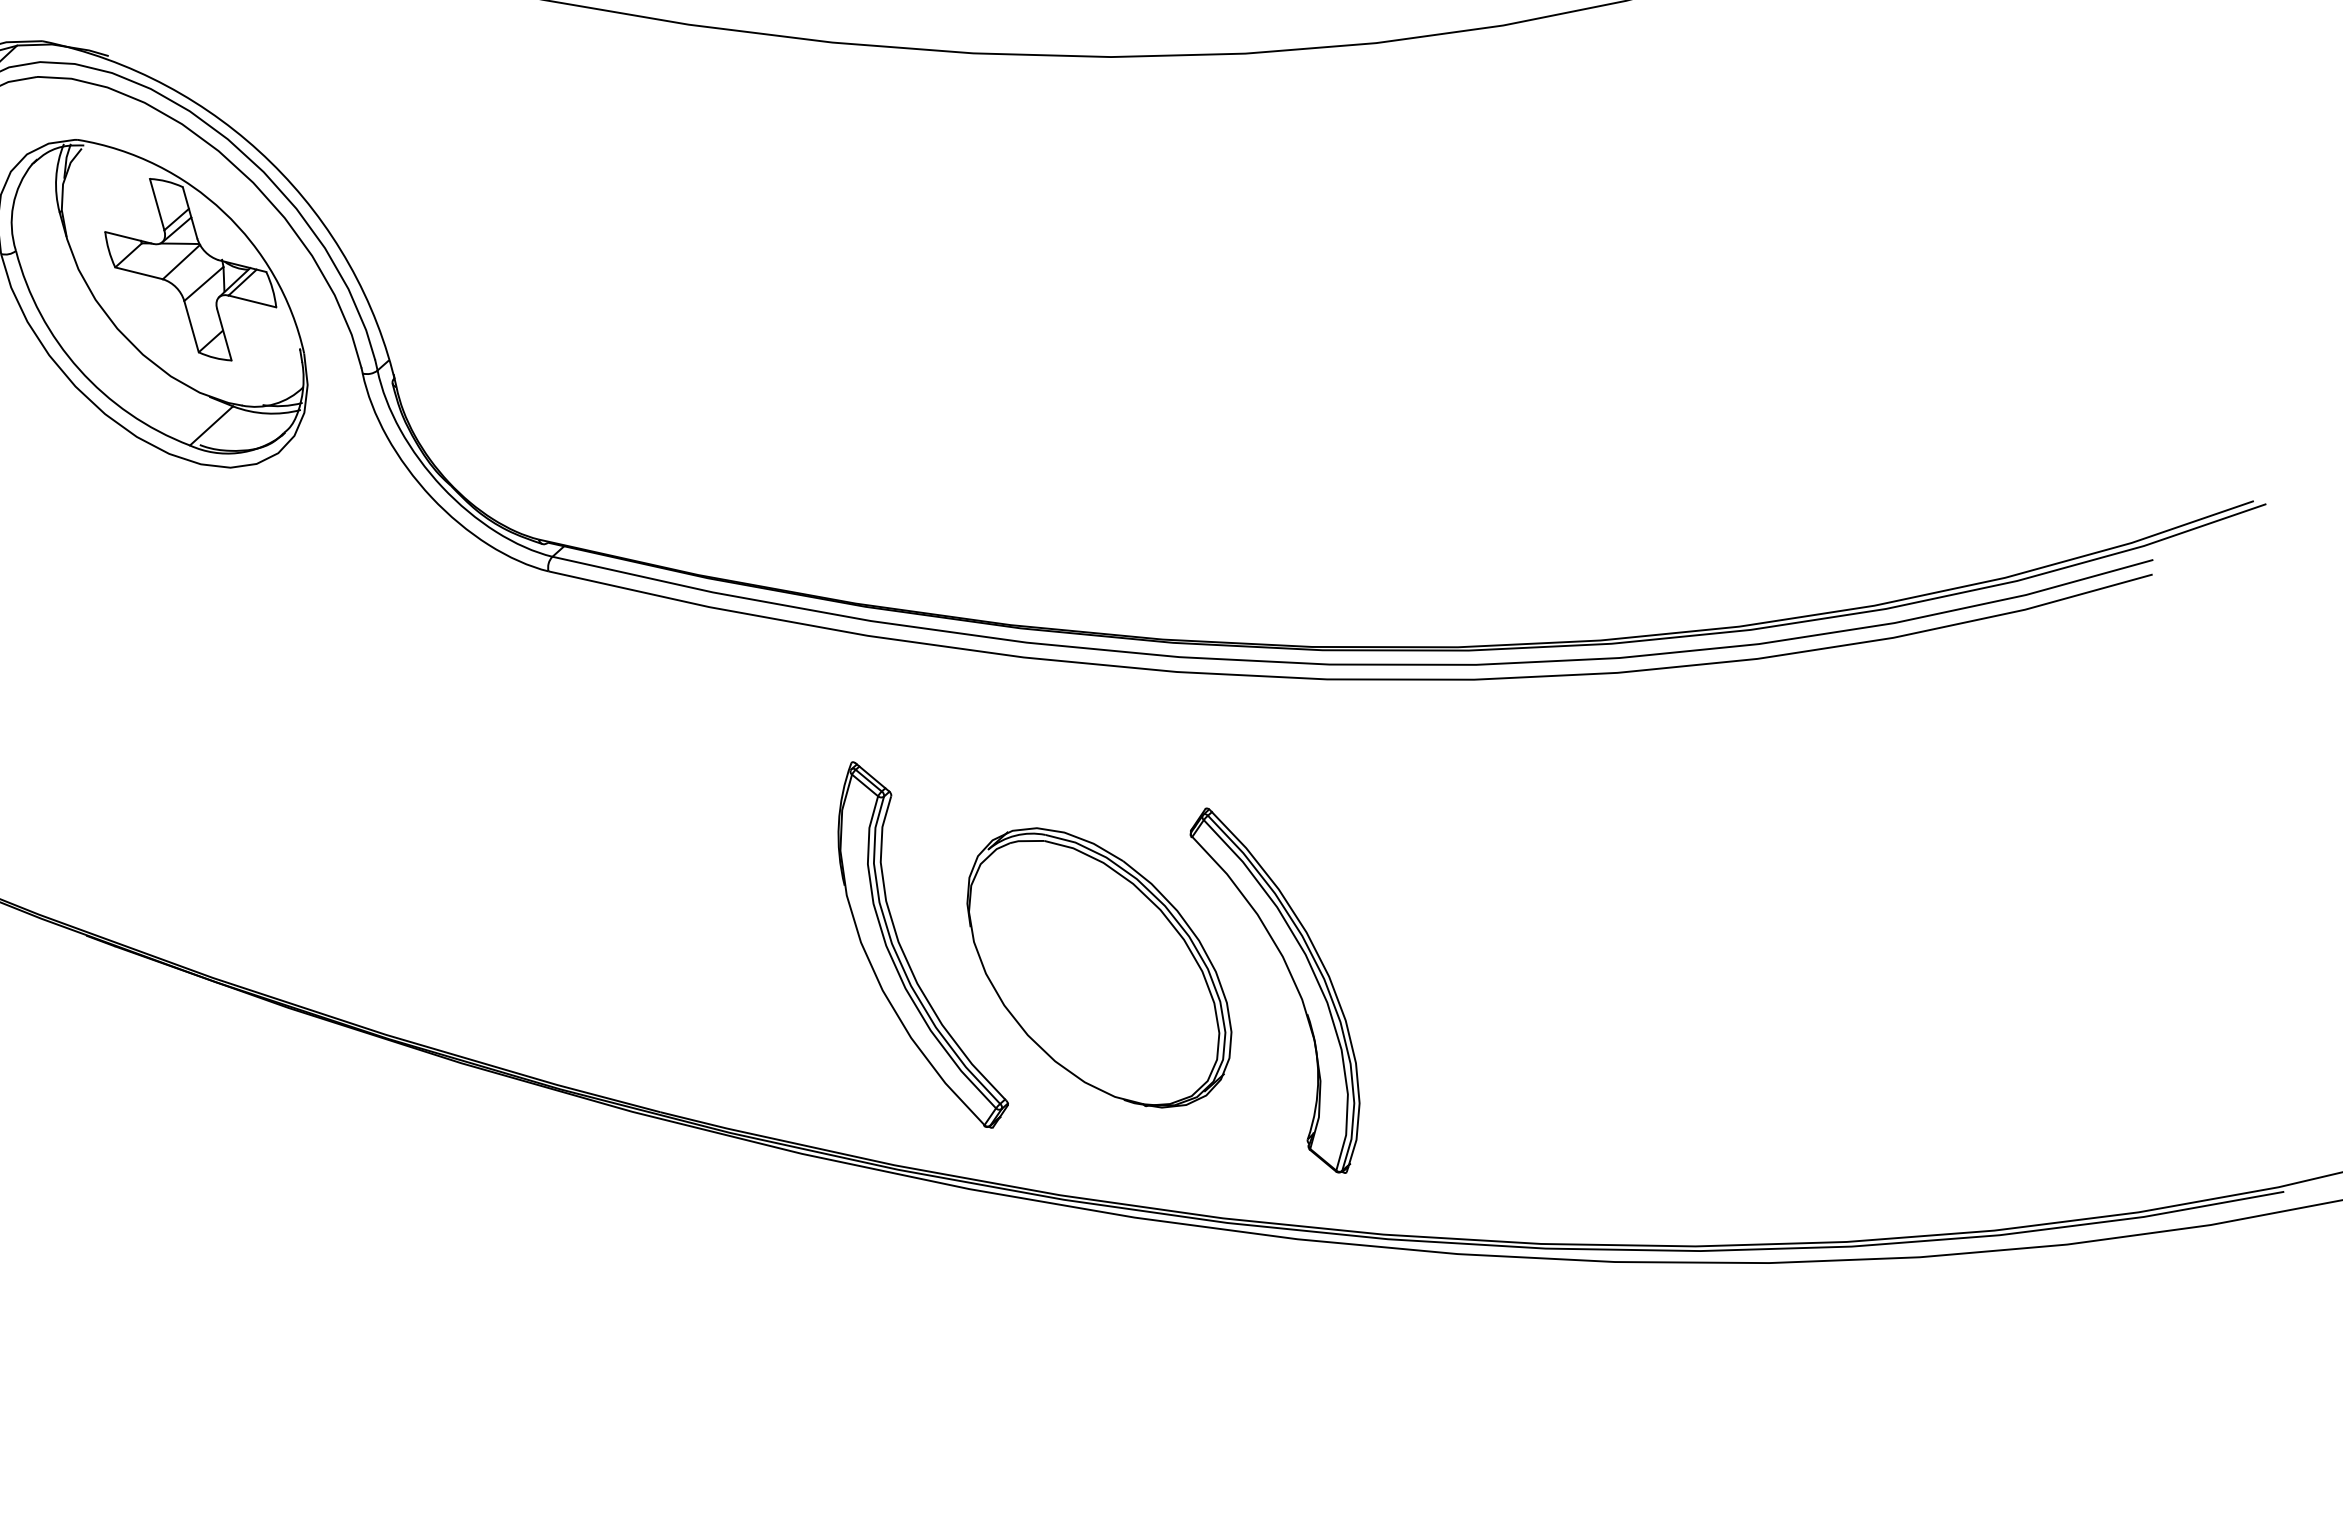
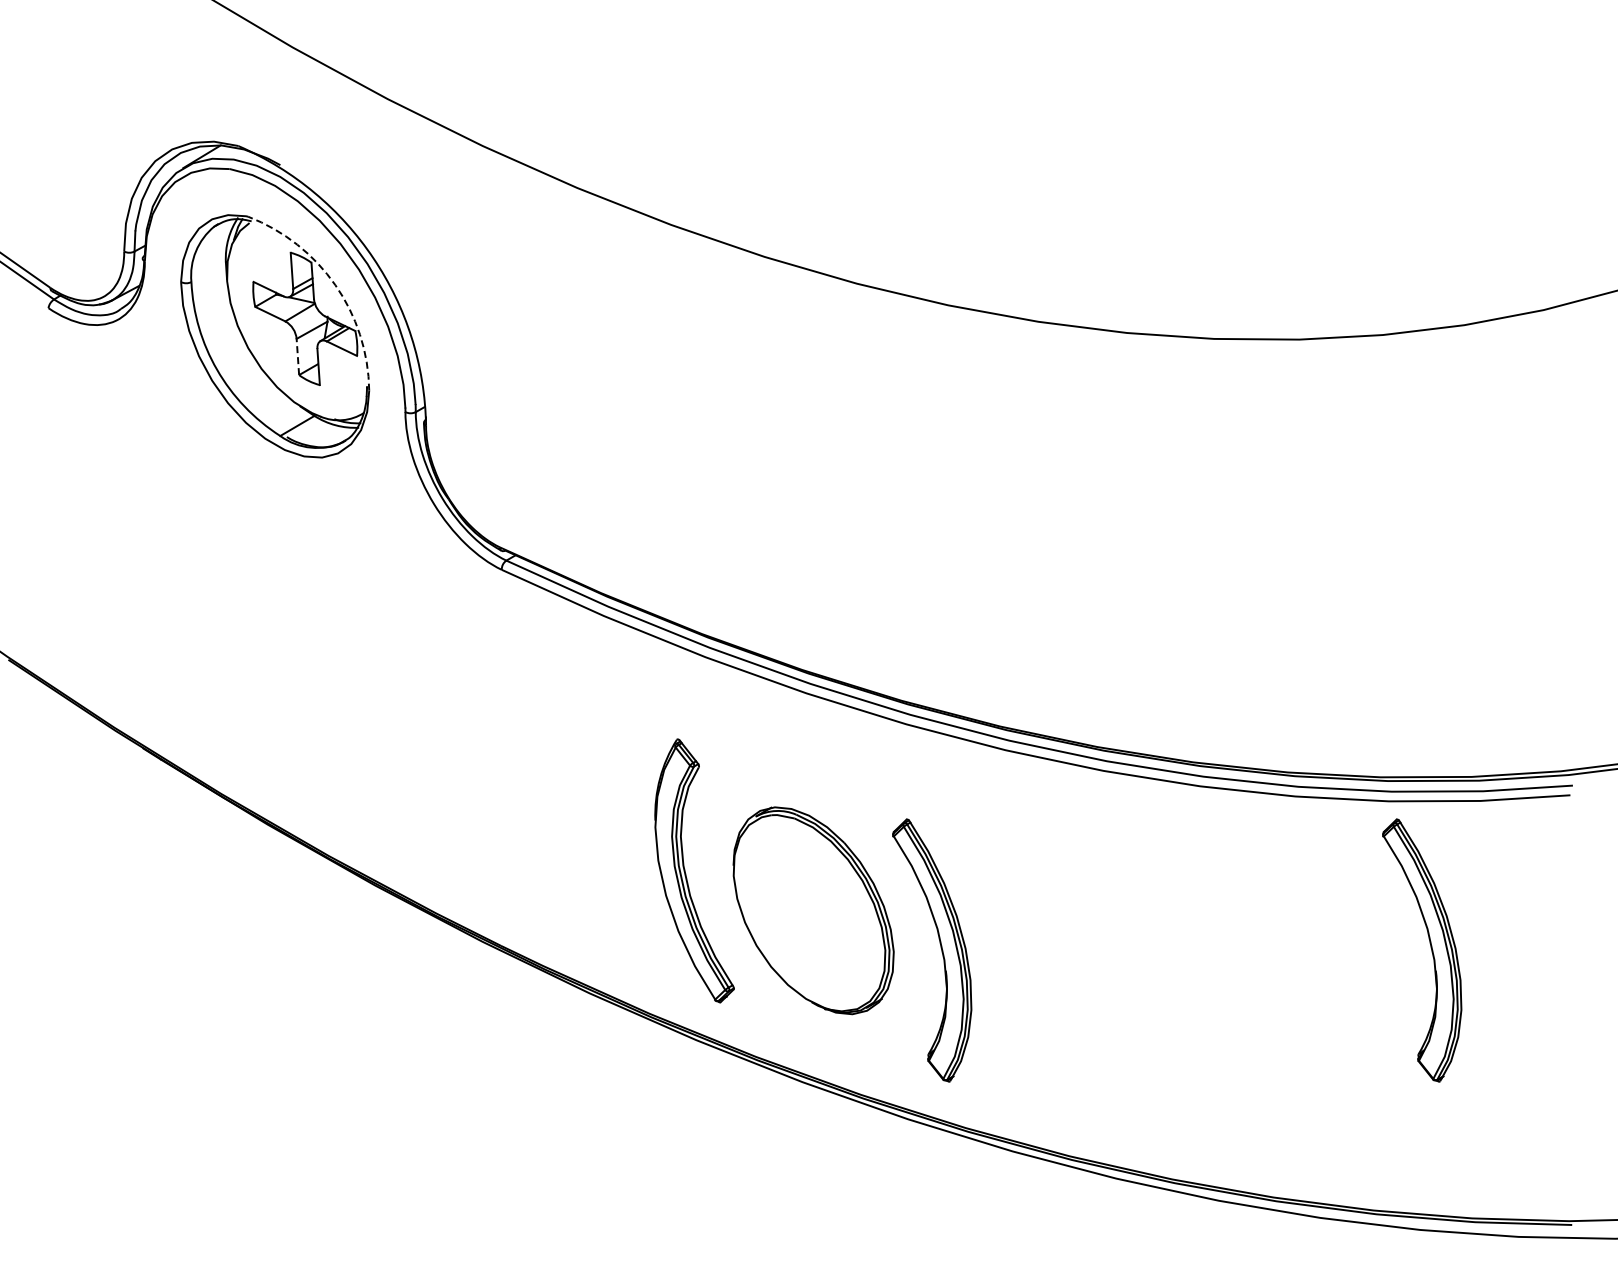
arc: (224, 212) -> (335, 285), solid -> dashed
line: (190, 326) -> (297, 356), solid -> dashed
part: (1997, 836) -> (1430, 948), added

